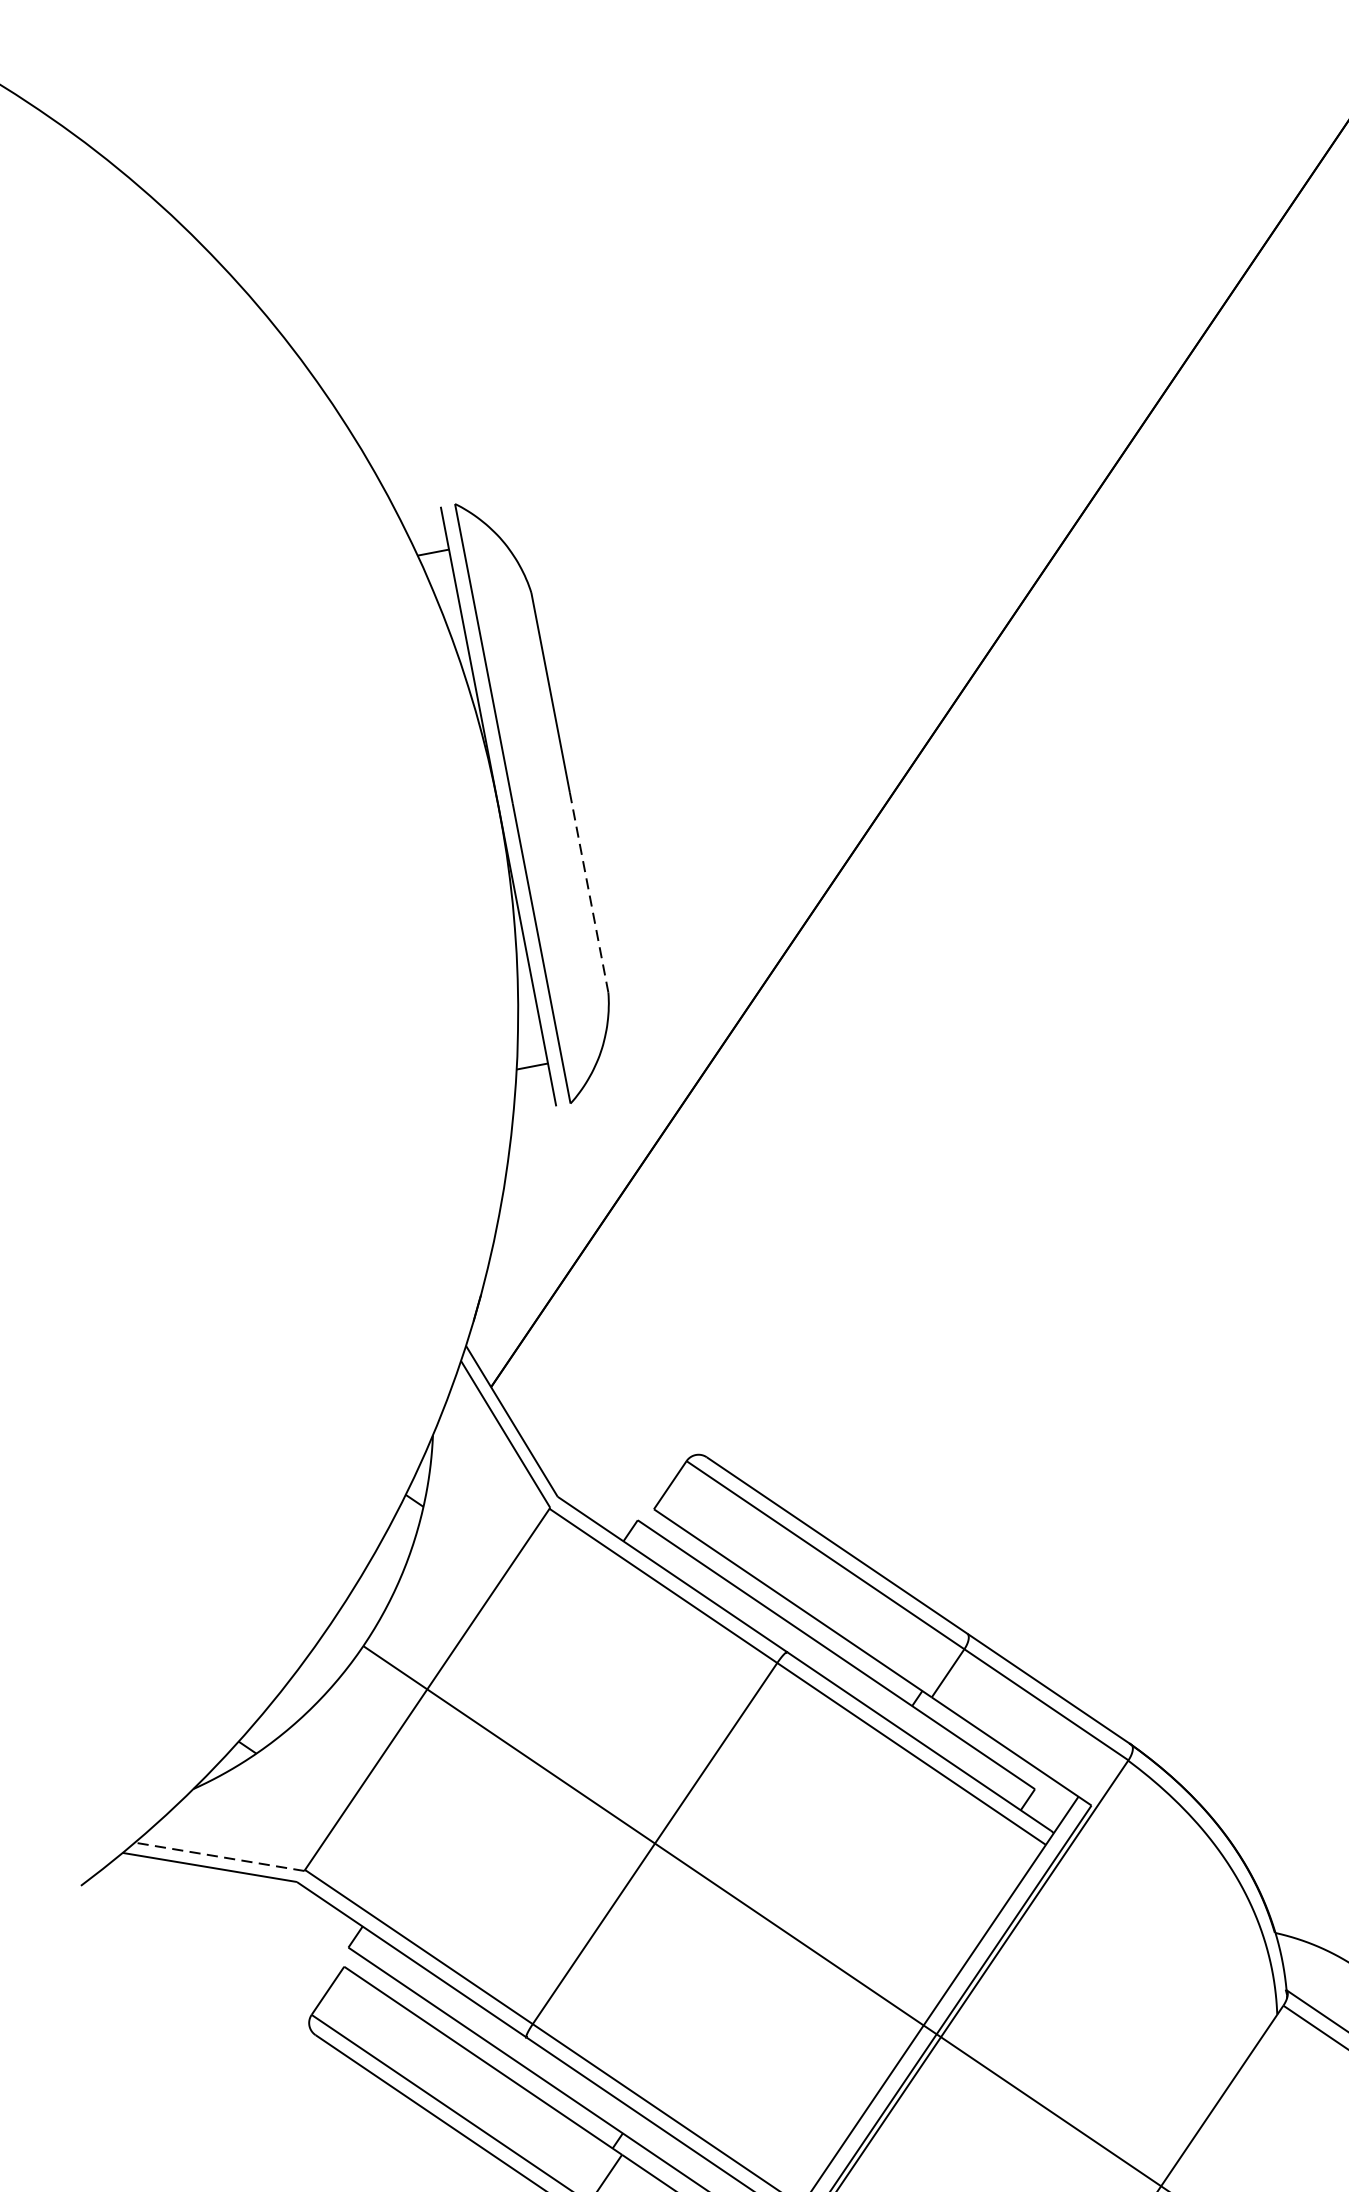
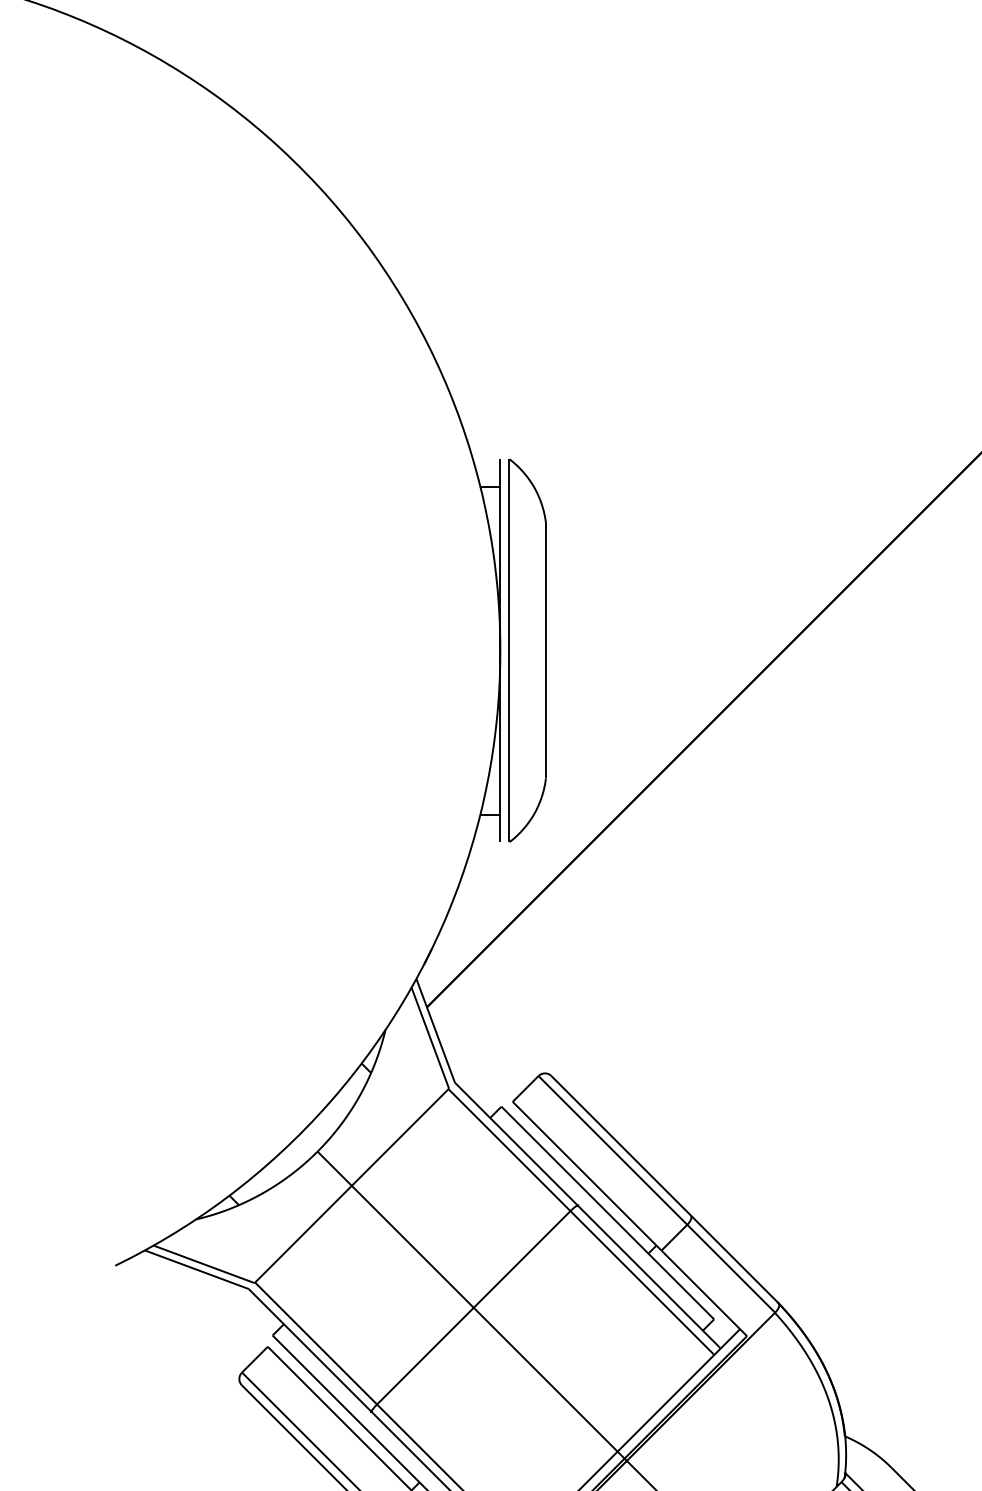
line: (588, 892) -> (545, 714), dashed -> solid
line: (220, 1856) -> (204, 1264), dashed -> solid

